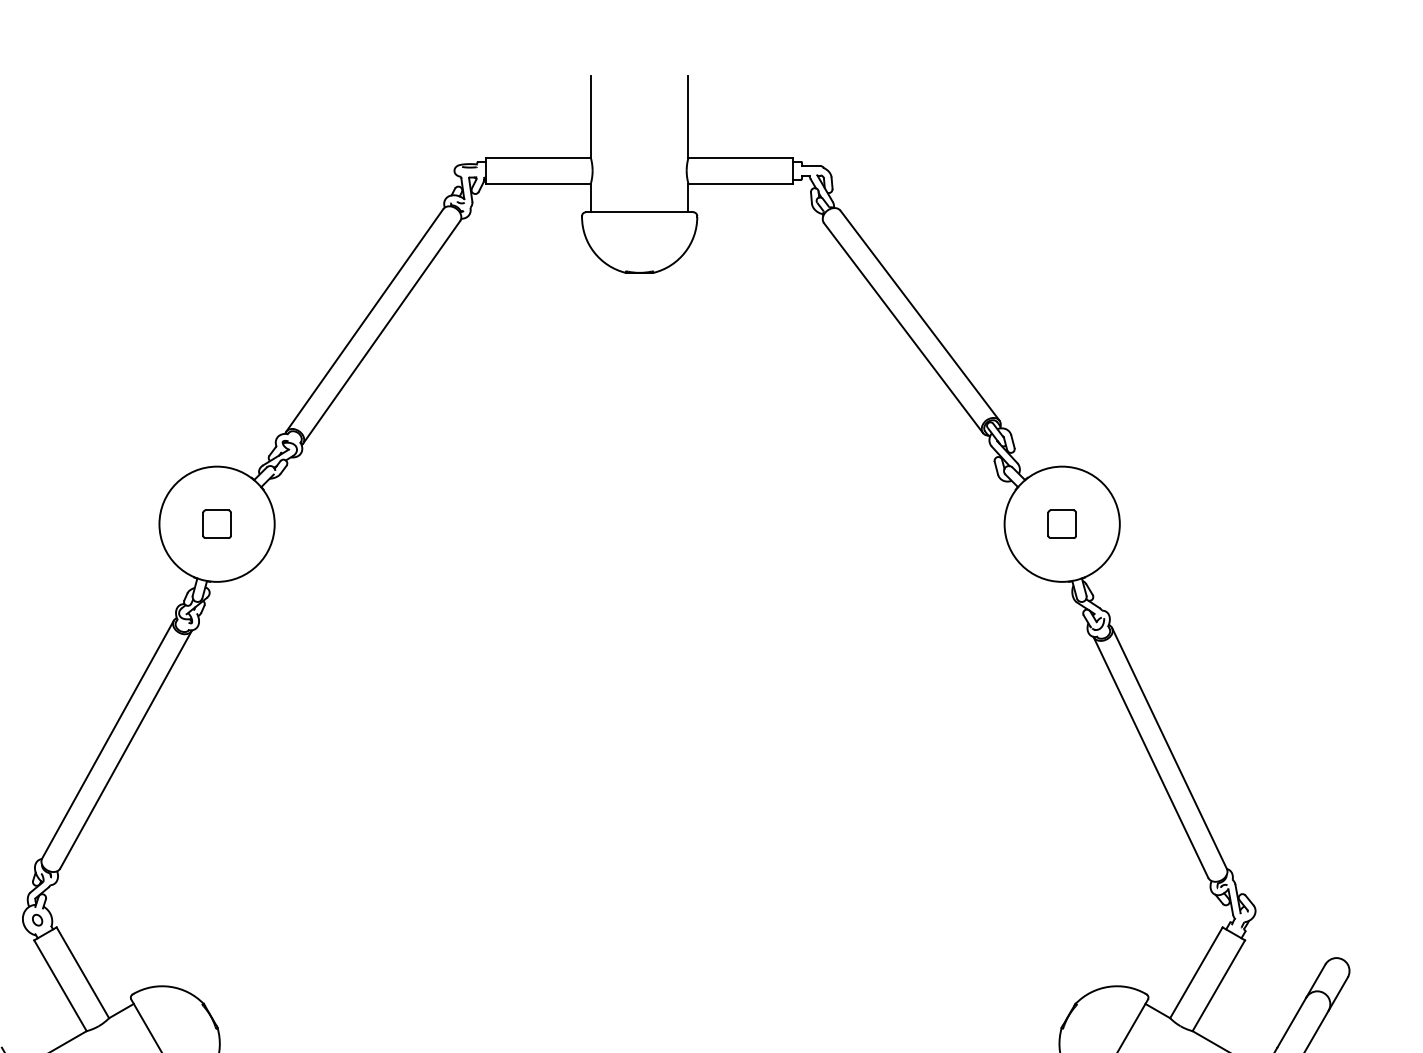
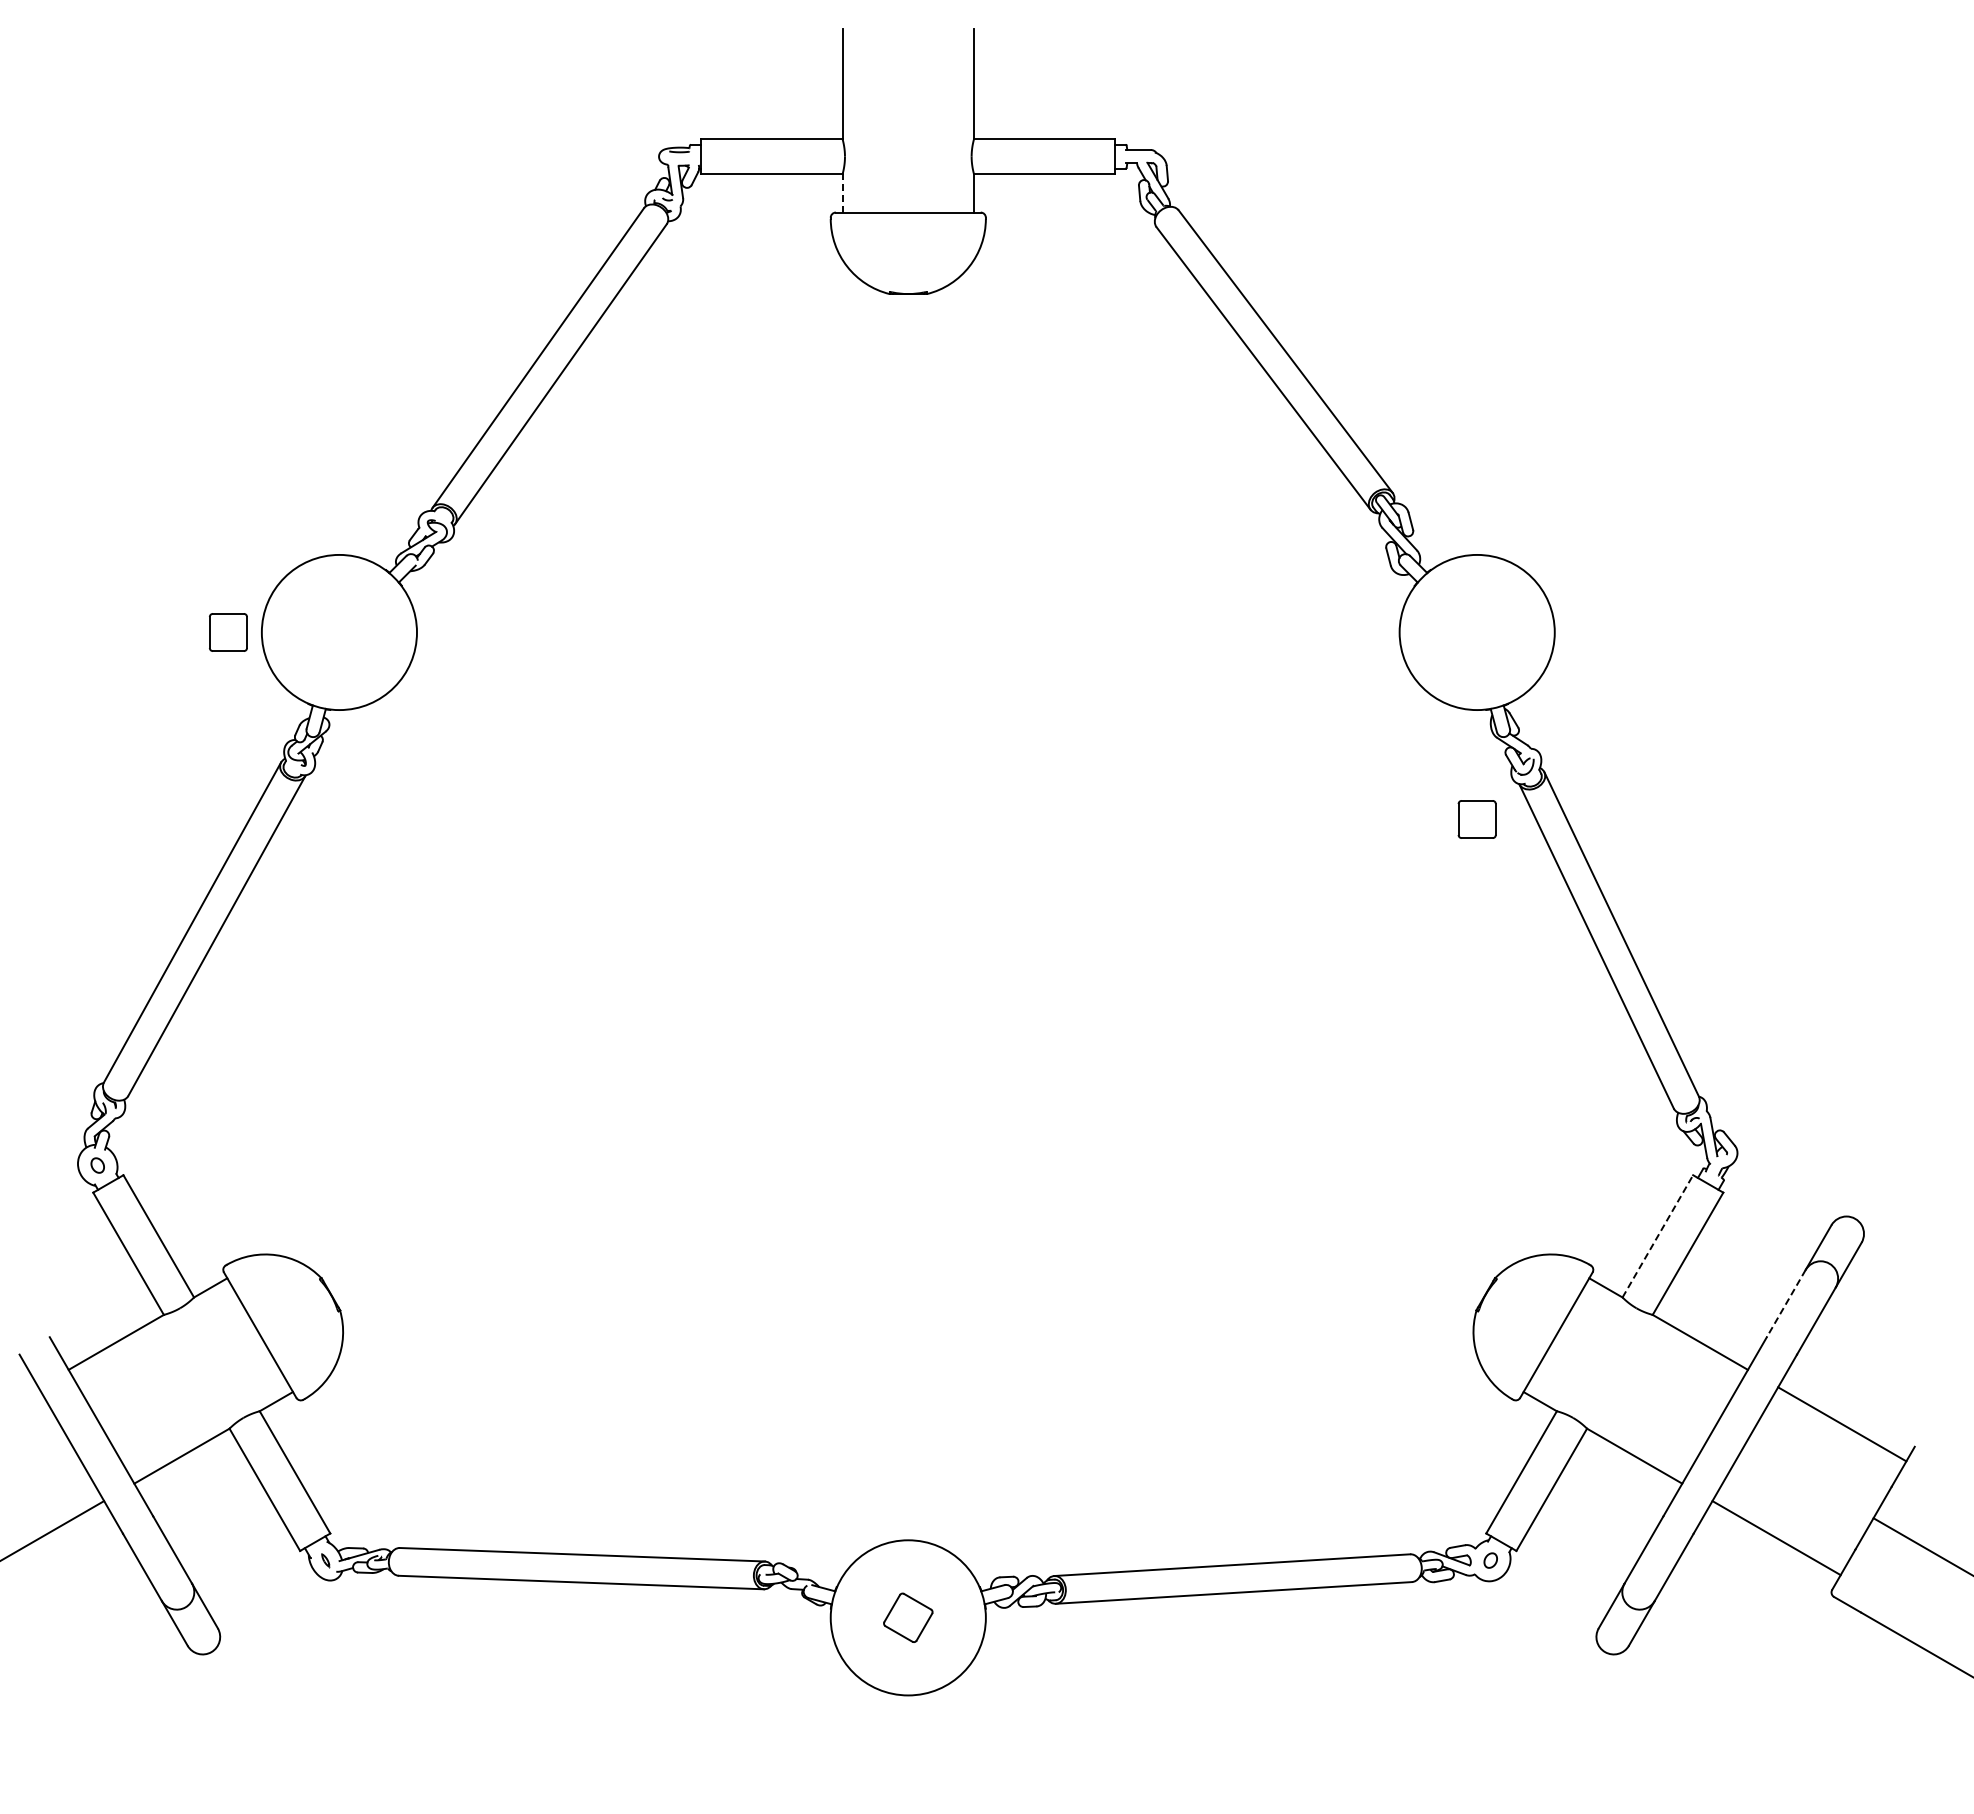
line: (590, 197) -> (842, 192), solid -> dashed
part: (217, 524) -> (228, 632), moved
part: (1061, 524) -> (1476, 819), moved
line: (1196, 972) -> (1657, 1236), solid -> dashed
line: (1291, 1022) -> (1786, 1303), solid -> dashed

